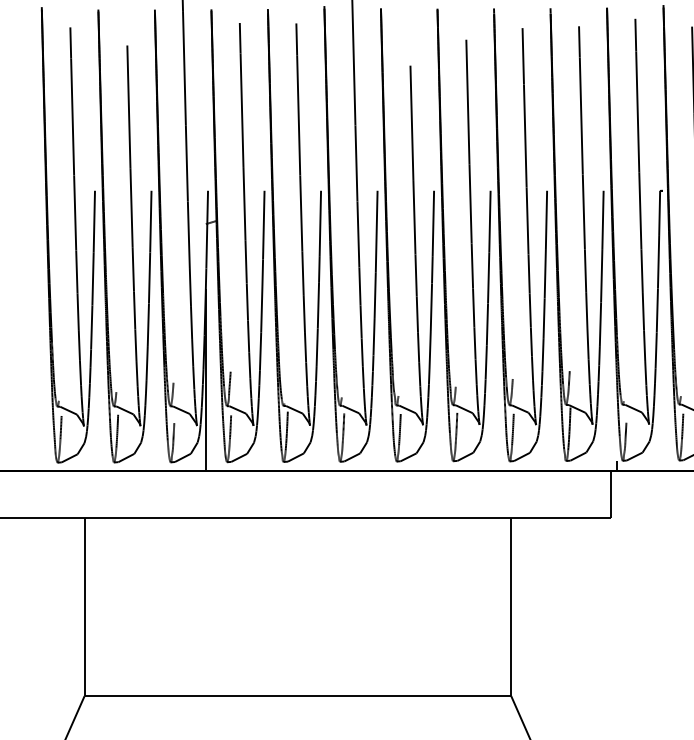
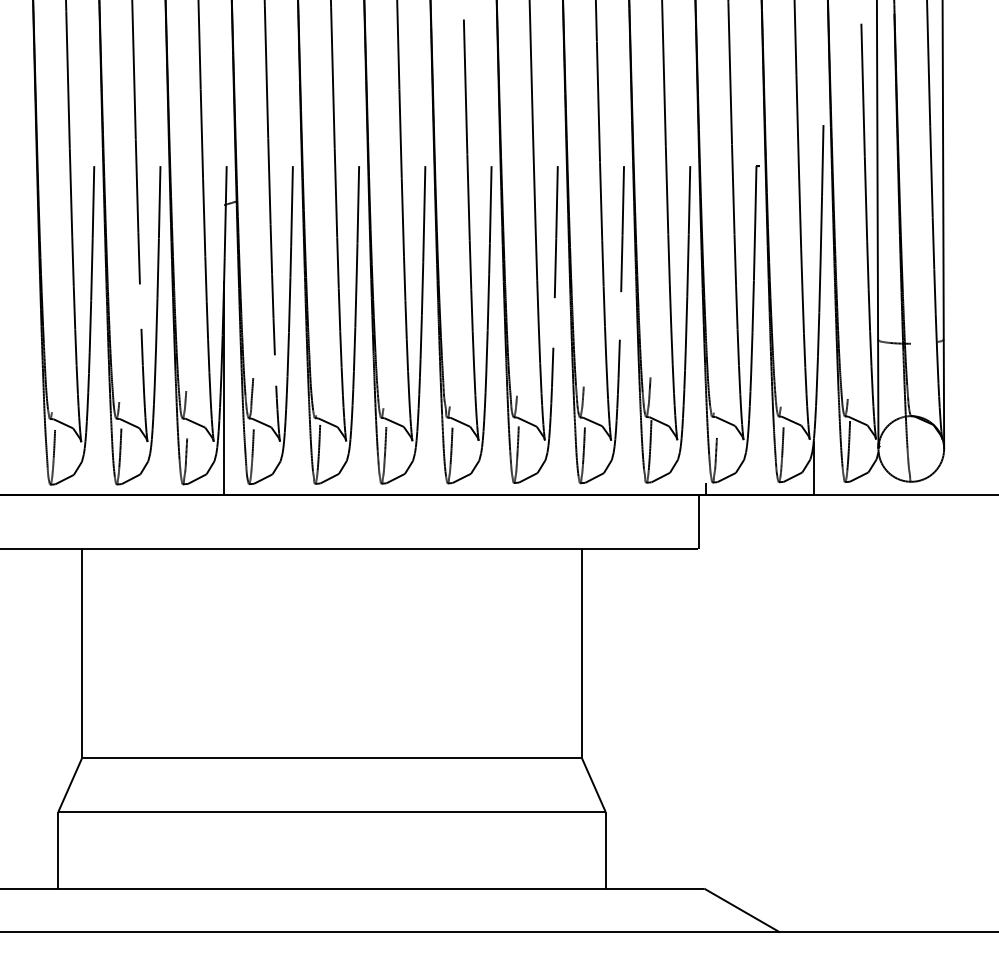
line: (134, 310) -> (140, 306), removed
line: (544, 318) -> (620, 315), removed
line: (486, 324) -> (553, 322), removed
line: (249, 365) -> (275, 370), removed

